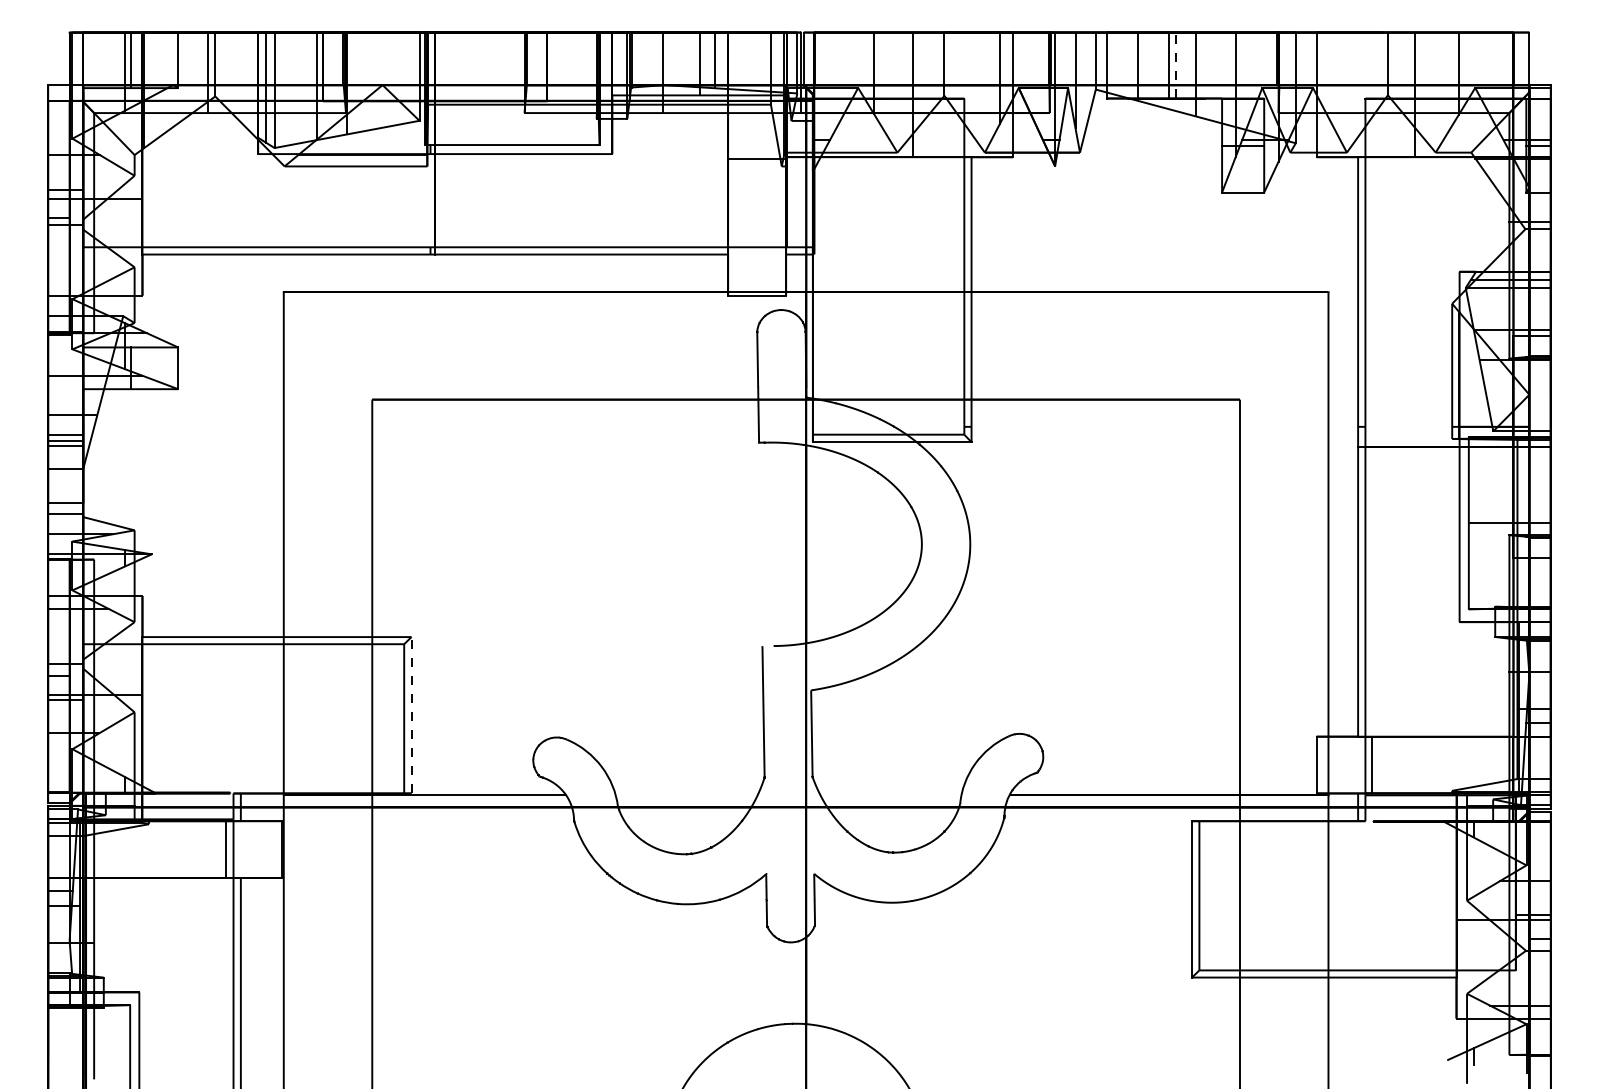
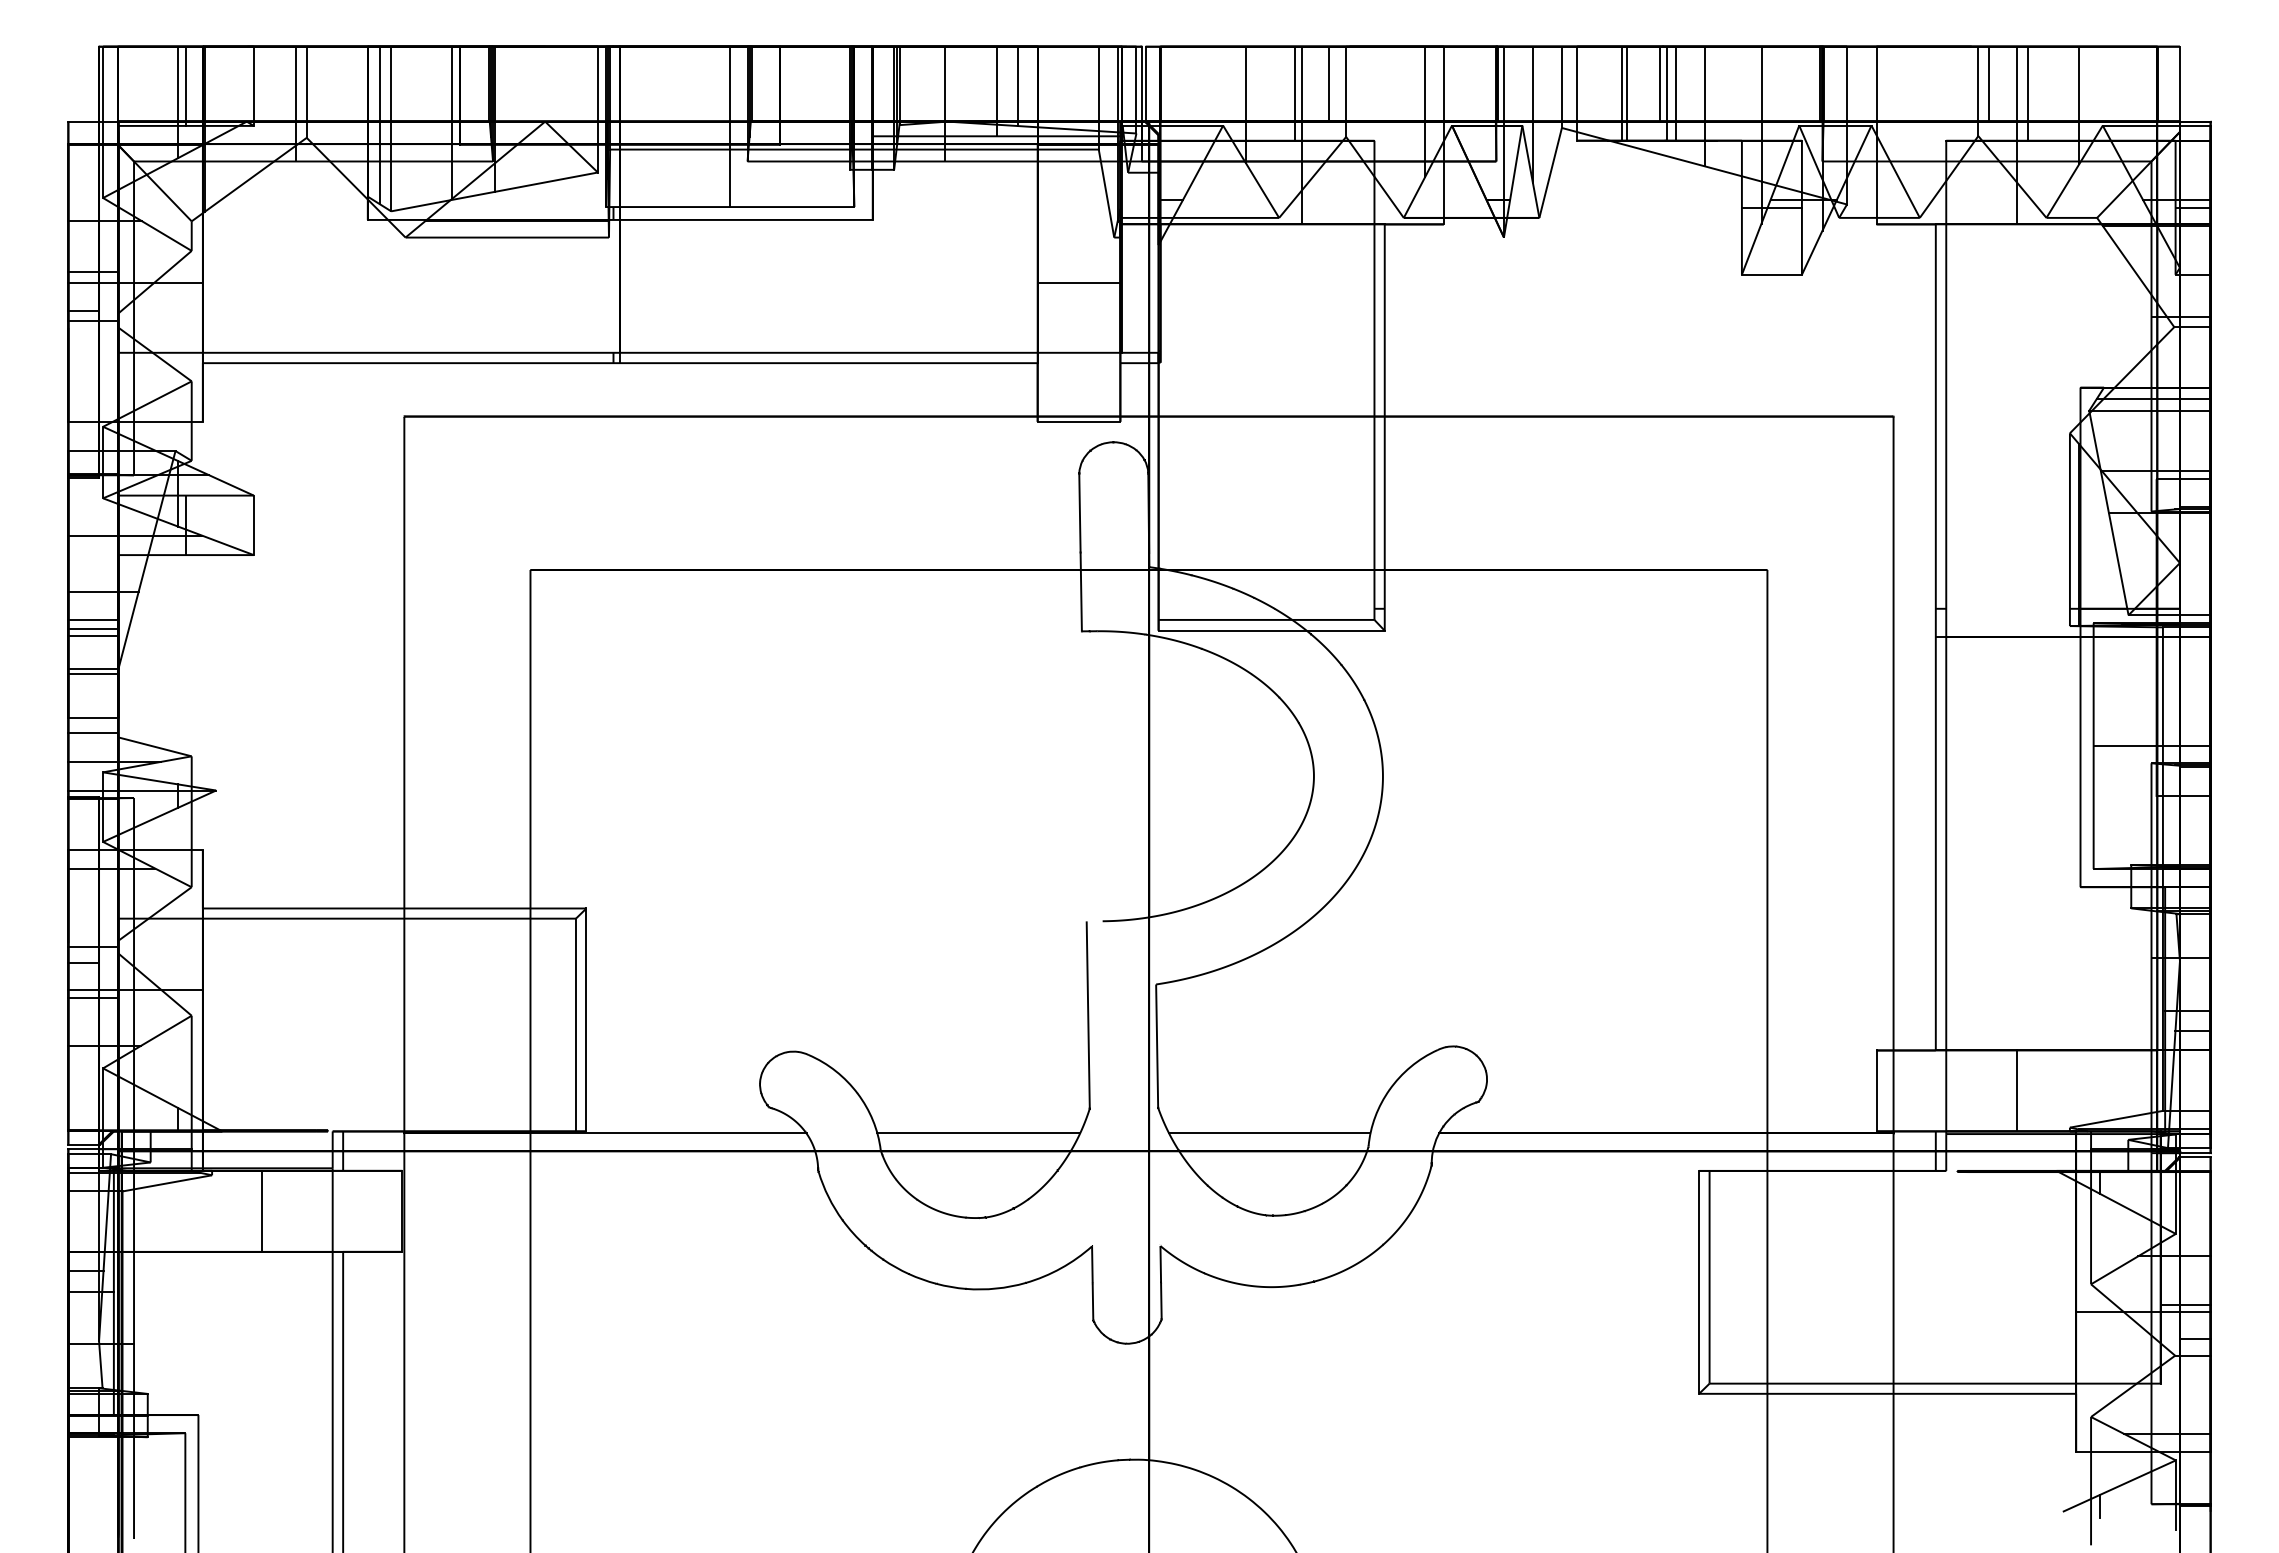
line: (932, 58) -> (1329, 83), added
line: (1164, 58) -> (1659, 83), added
line: (1395, 58) -> (1988, 83), added
line: (908, 65) -> (1294, 93), added
line: (1141, 65) -> (1626, 93), added
line: (1175, 65) -> (1675, 93), dashed -> solid
line: (1423, 65) -> (2028, 93), added
line: (512, 88) -> (730, 126), added
line: (756, 158) -> (1078, 283), moved
line: (65, 472) -> (93, 673), added
line: (411, 714) -> (586, 1019), dashed -> solid
line: (1371, 764) -> (2016, 1090), moved
line: (686, 794) -> (978, 1133), added
line: (890, 794) -> (1269, 1133), added
line: (225, 848) -> (262, 1210), moved

